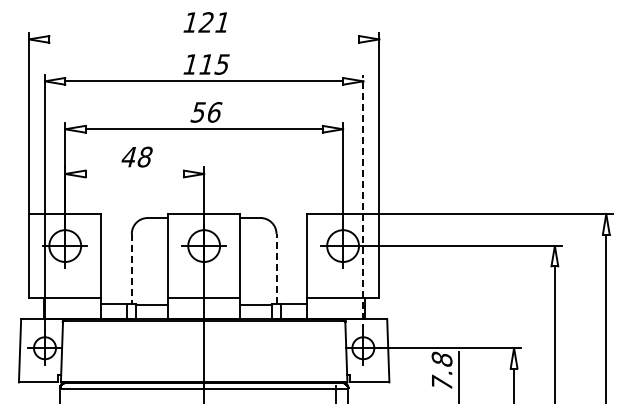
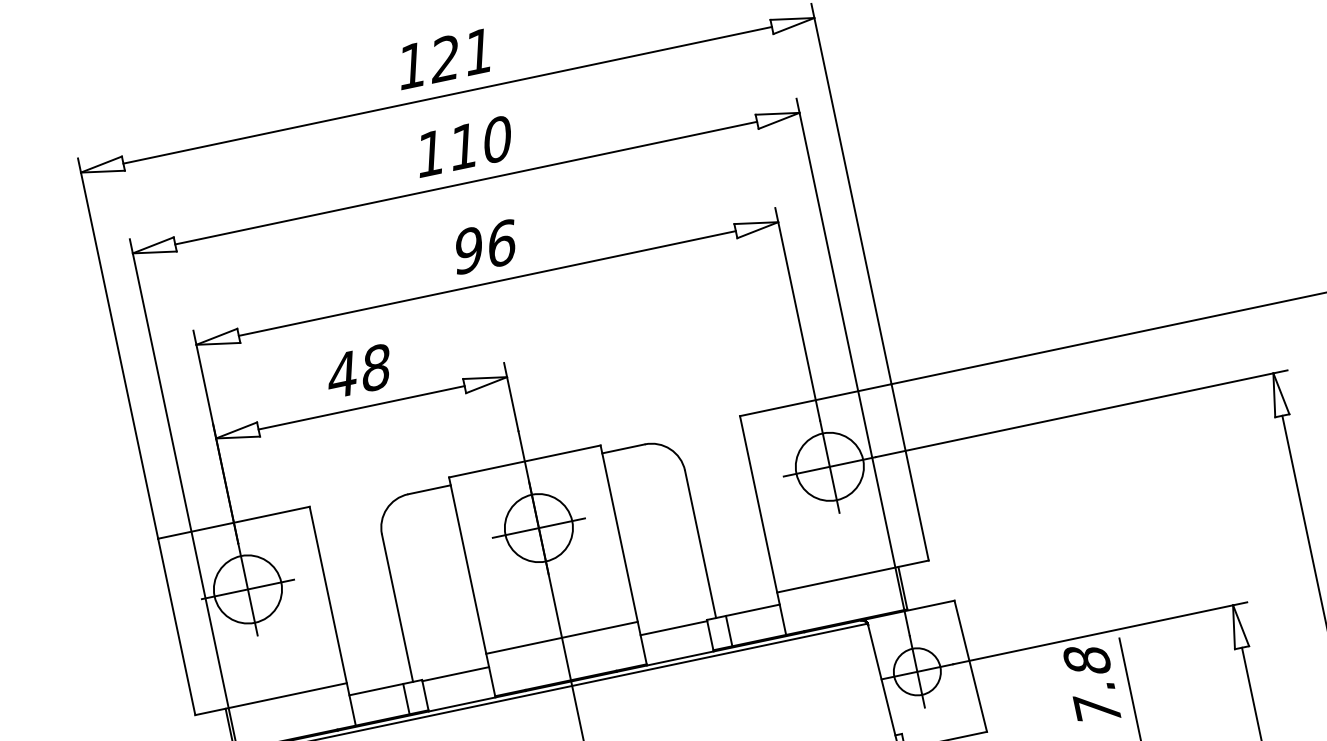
line: (204, 39) -> (448, 95), added
text: (221, 64) -> (495, 140), 115 -> 110
text: (197, 112) -> (465, 251), 56 -> 96
line: (134, 174) -> (361, 408), added
line: (363, 202) -> (853, 366), dashed -> solid
line: (276, 268) -> (700, 543), dashed -> solid
line: (131, 269) -> (397, 609), dashed -> solid

